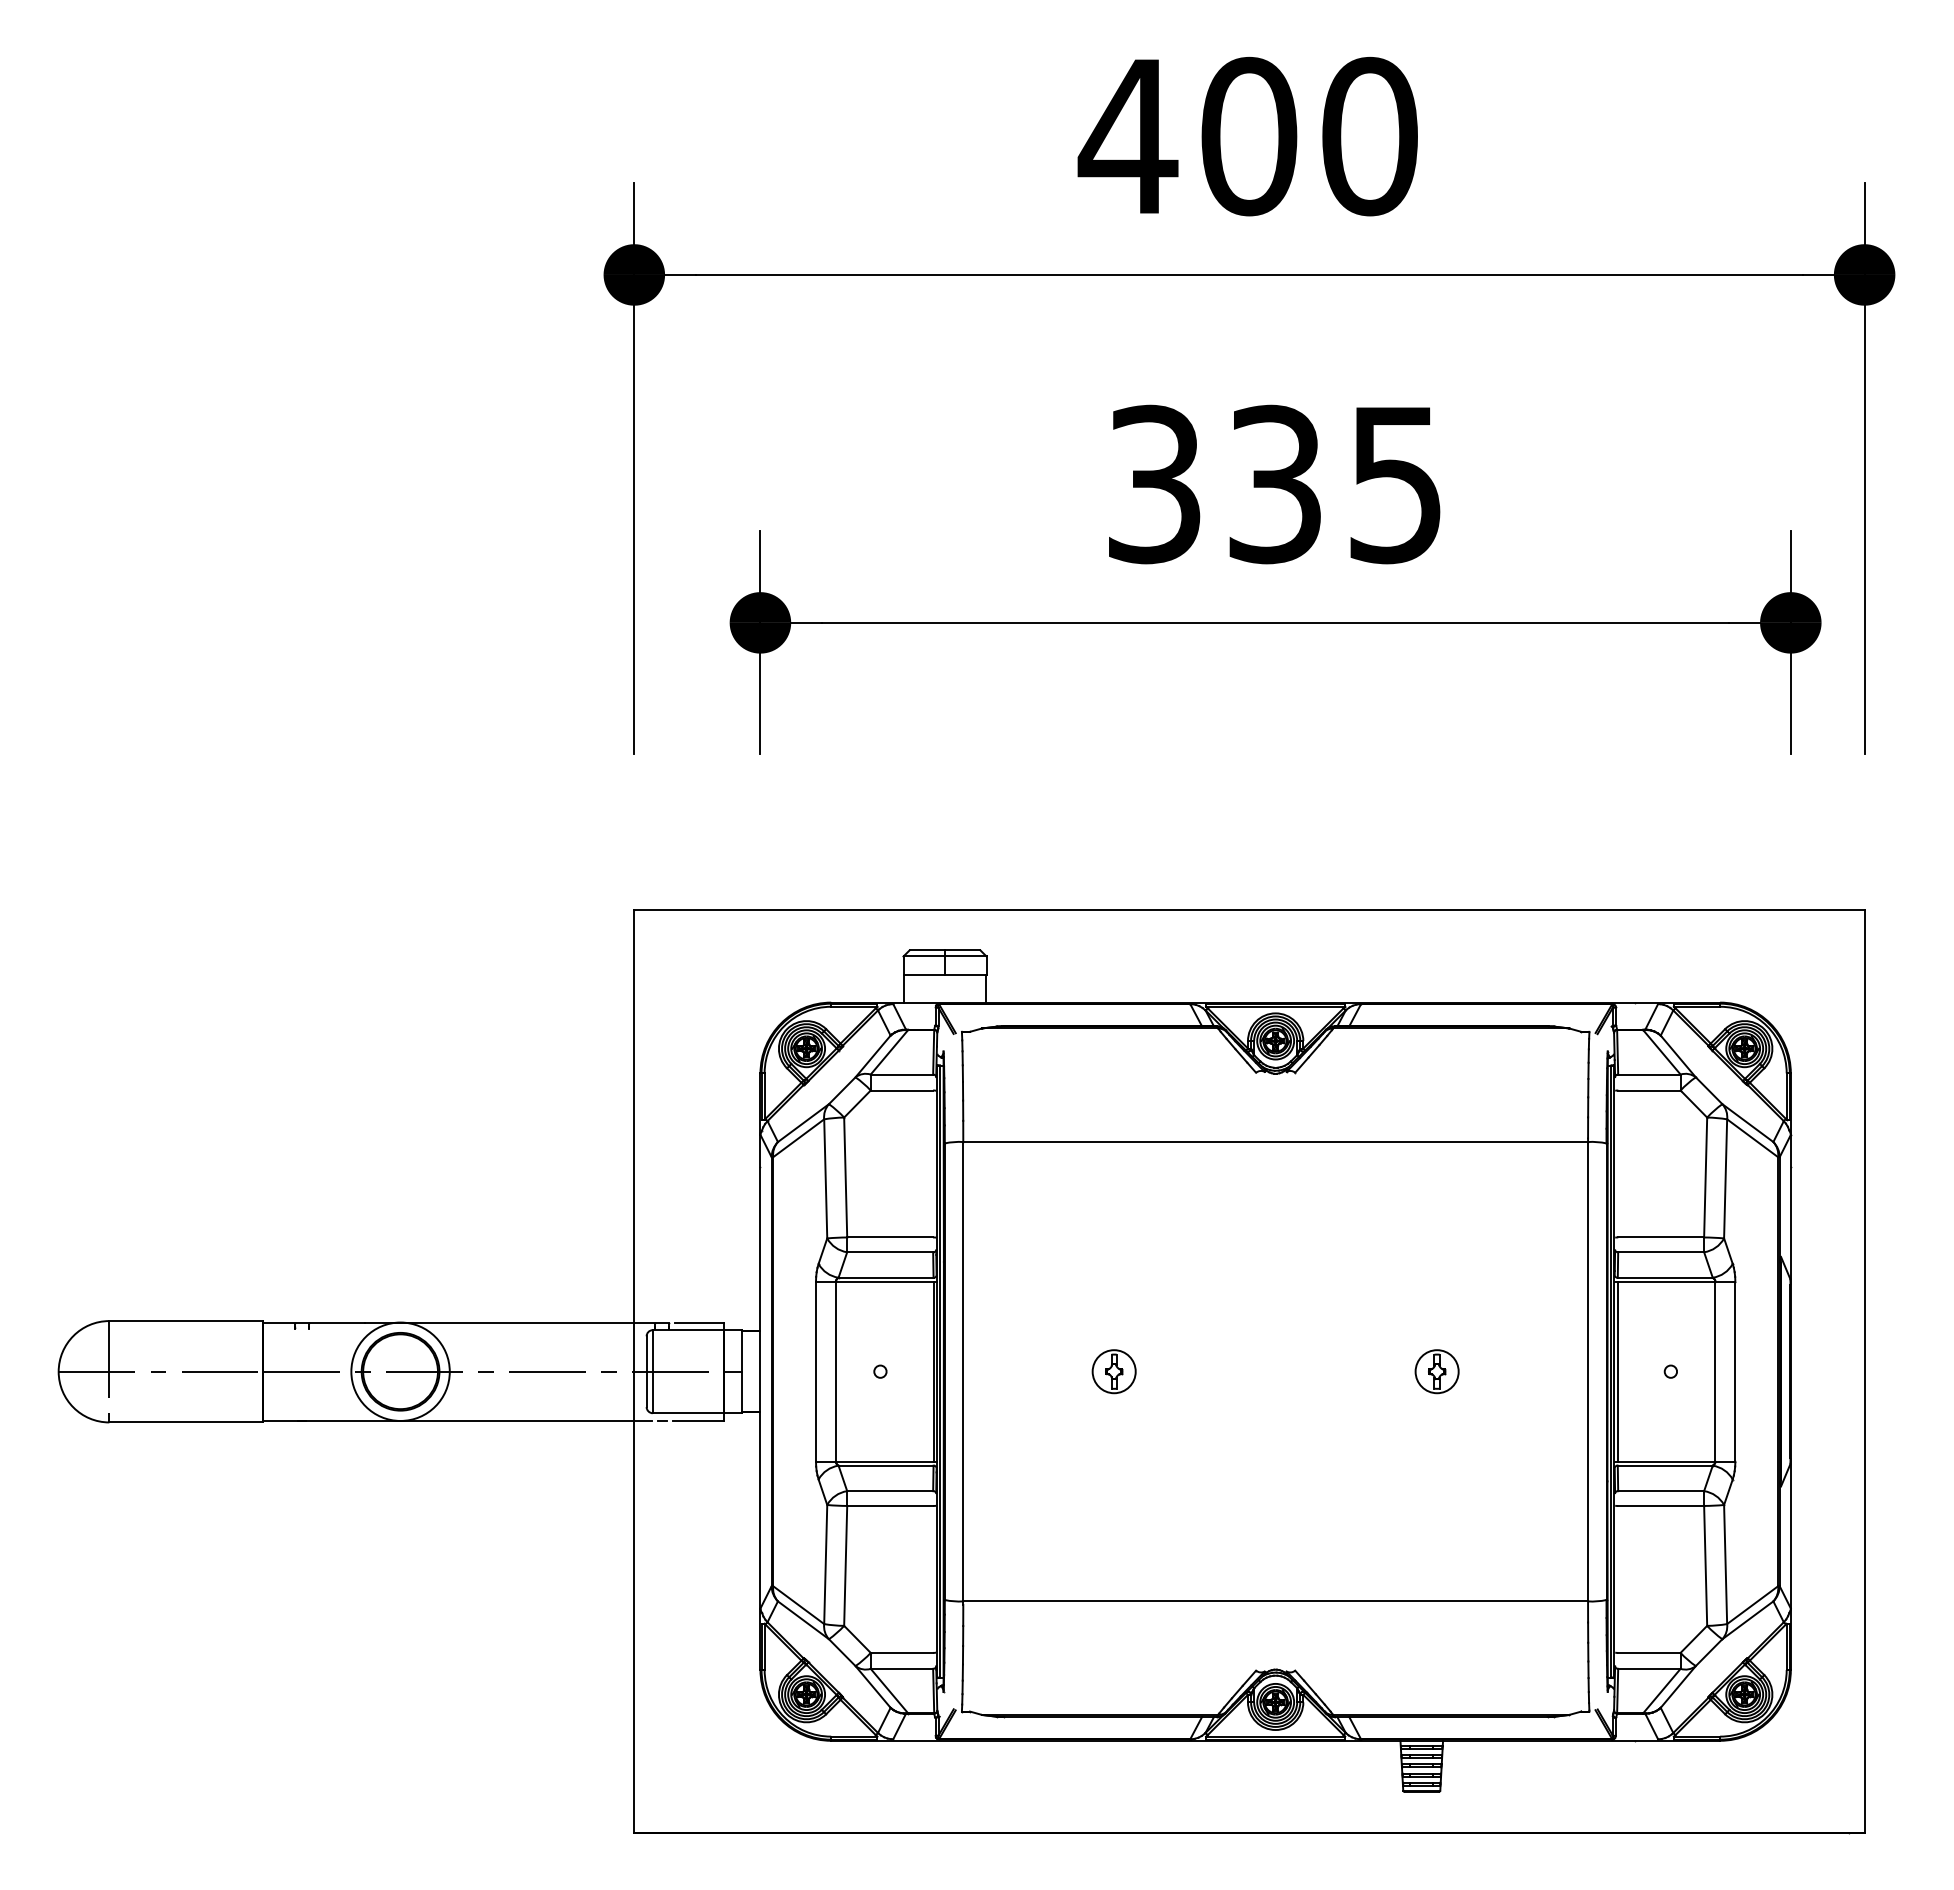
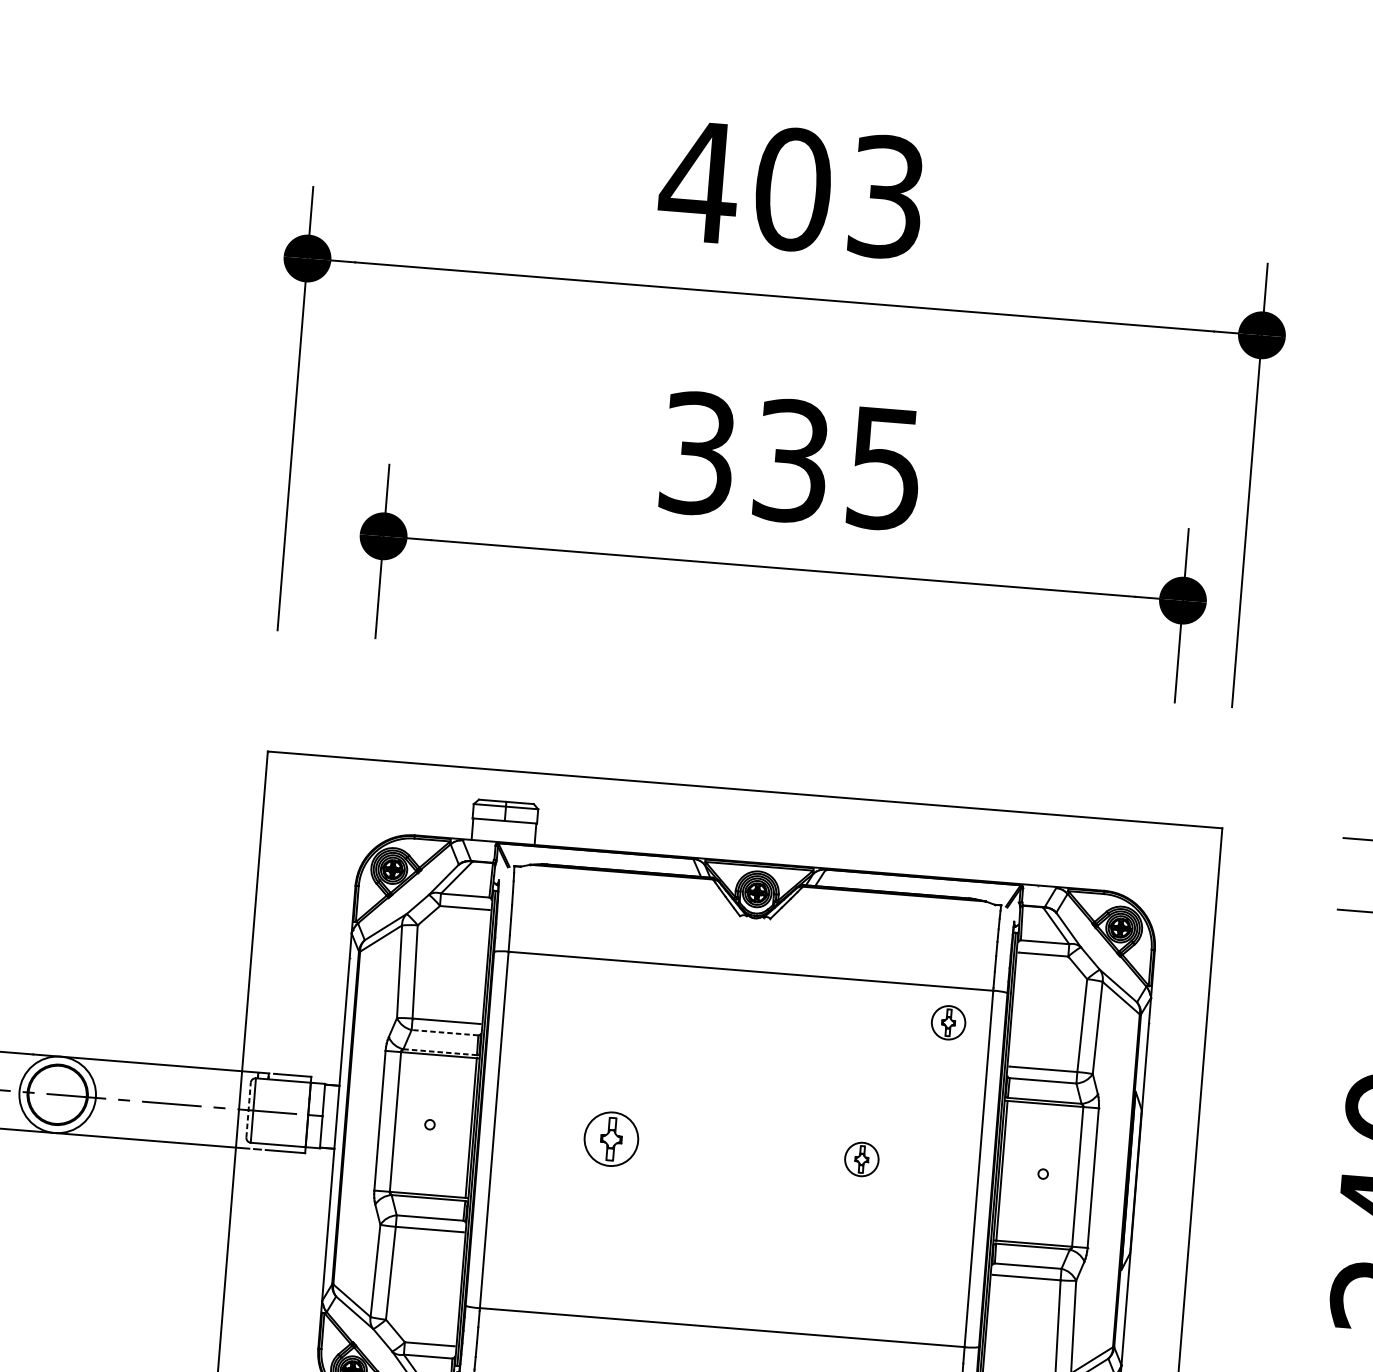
text: (1369, 136) -> (886, 197), 400 -> 403
part: (1533, 1187) -> (948, 1022), added
line: (890, 1252) -> (445, 1032), solid -> dashed
line: (886, 1277) -> (440, 1052), solid -> dashed
line: (646, 1371) -> (248, 1110), solid -> dashed
part: (1113, 1371) -> (610, 1139), size x1.6

